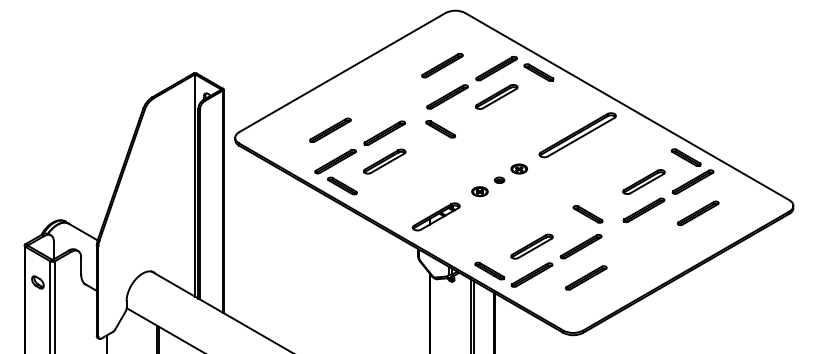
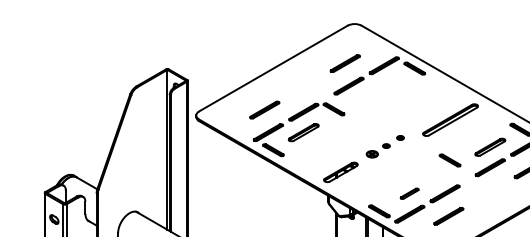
part: (496, 96) -> (384, 85), removed
part: (440, 129) -> (333, 109), moved
part: (577, 135) -> (450, 120), moved
part: (518, 168) -> (400, 137), size x0.6
part: (587, 214) -> (449, 160), moved
part: (531, 246) -> (409, 193), size x0.6

